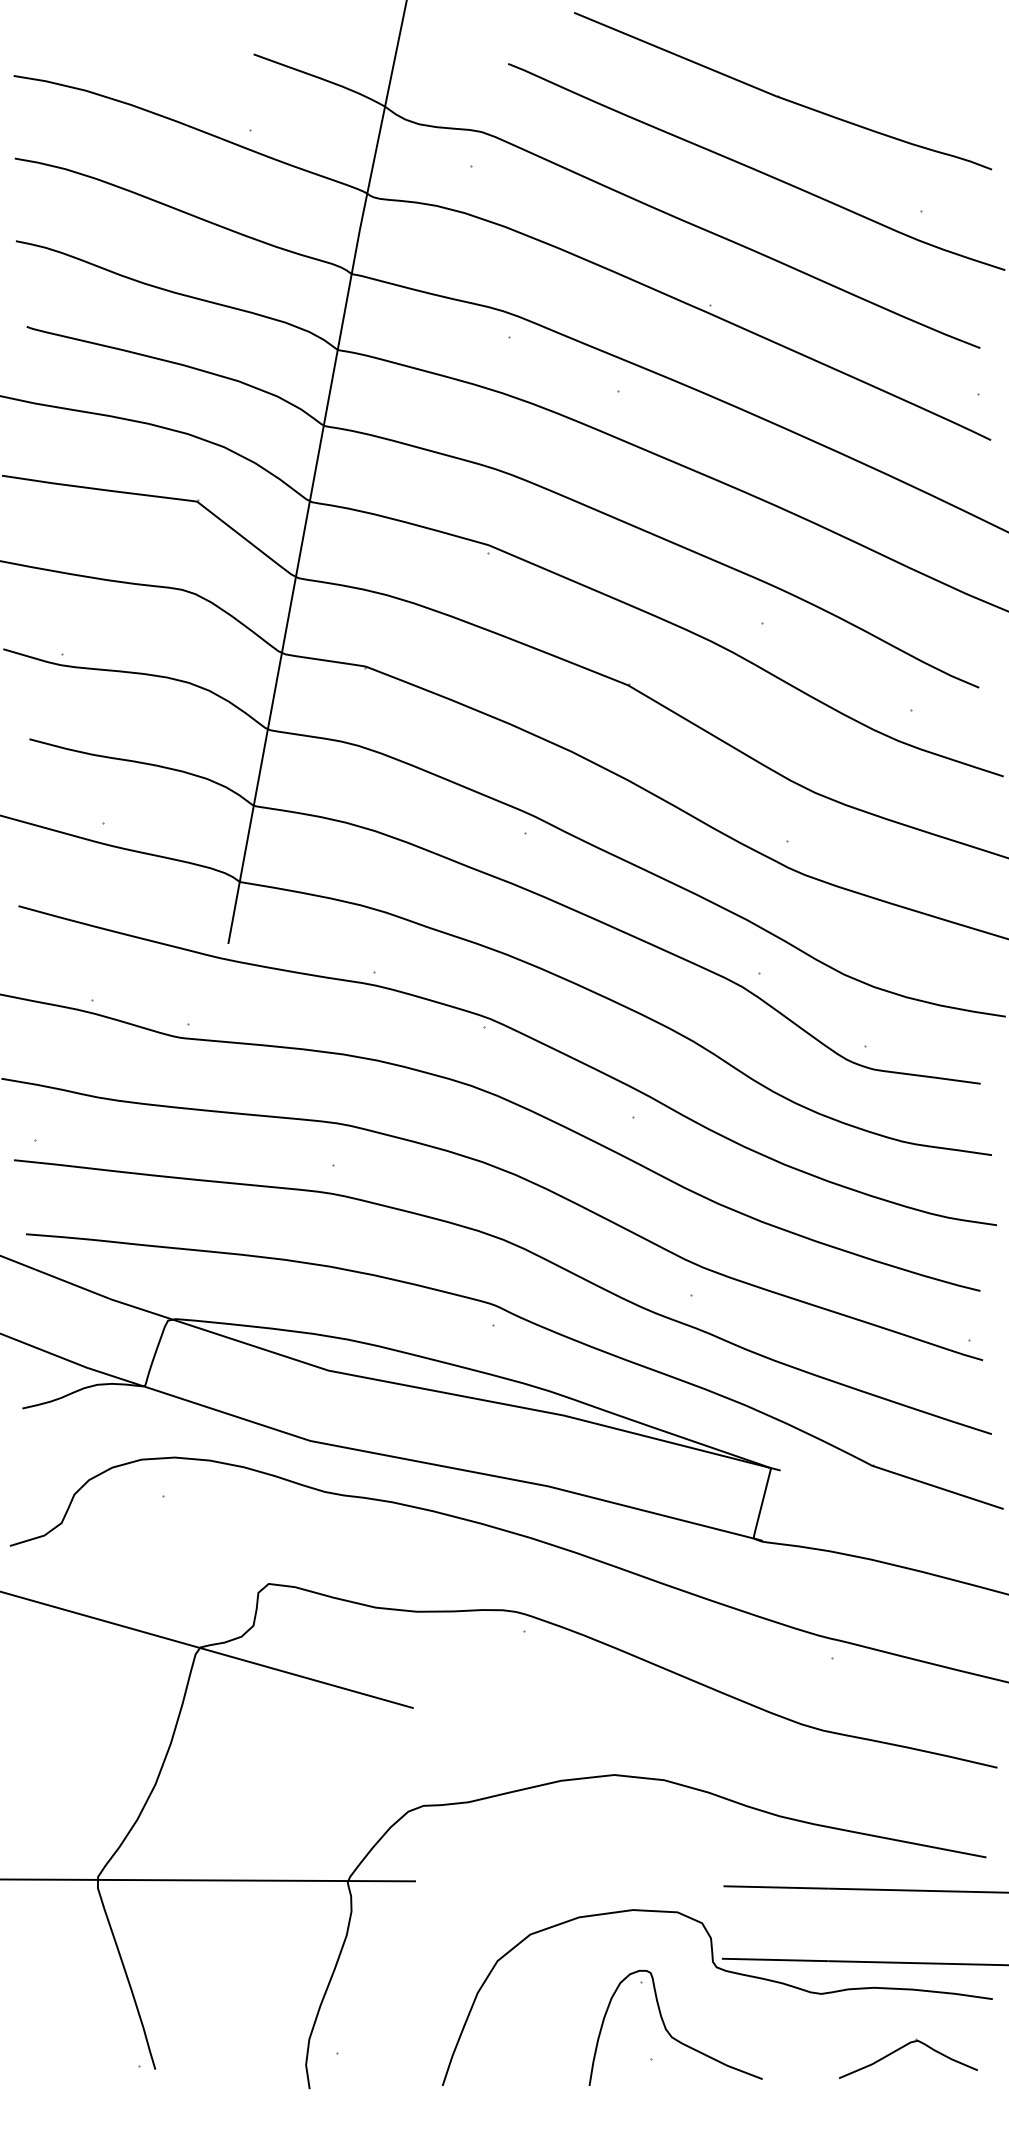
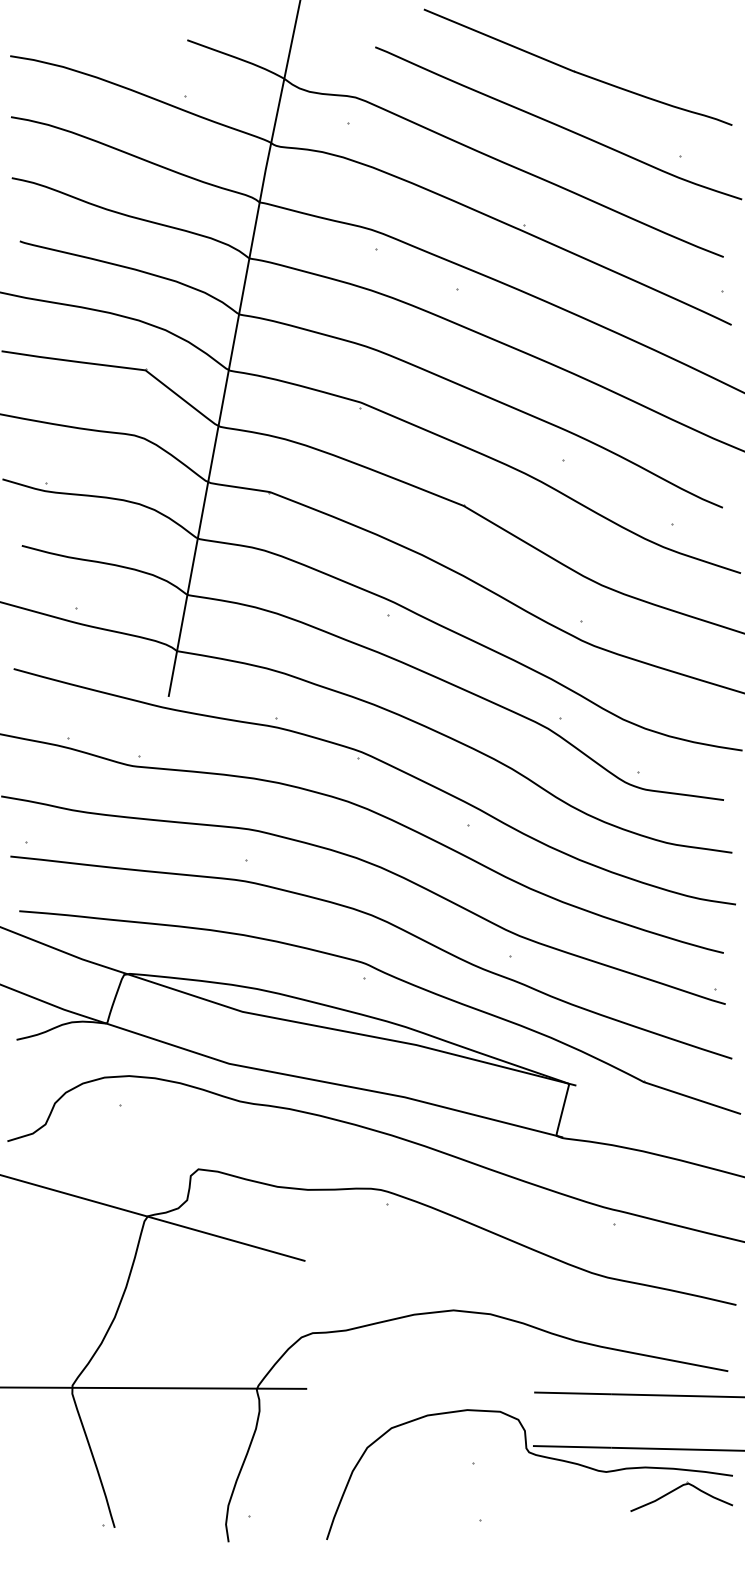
curve: (669, 2032) -> (494, 1500), removed
part: (902, 2048) -> (677, 1489), moved

